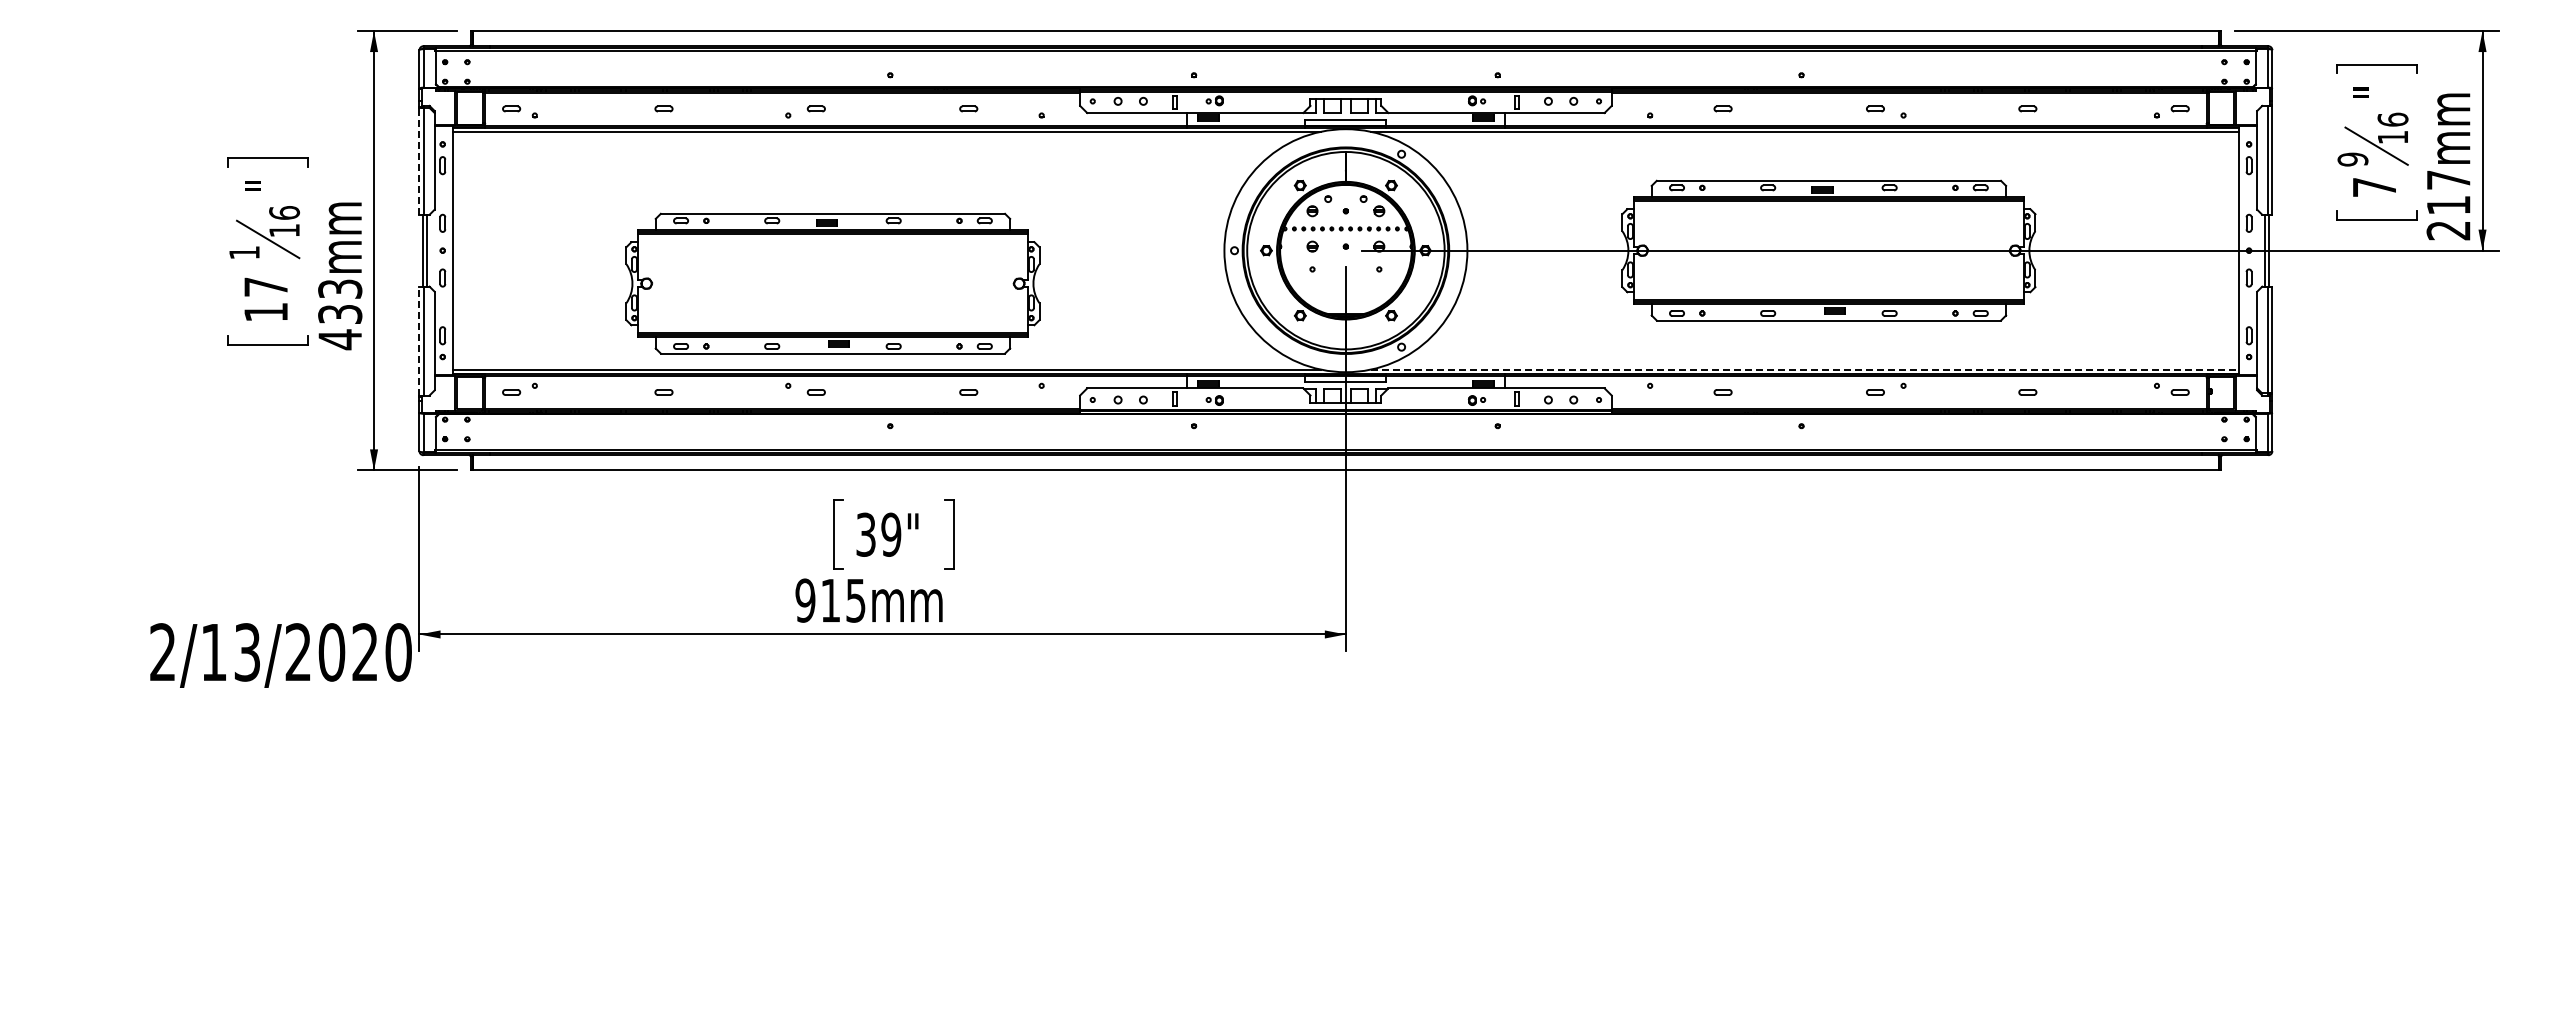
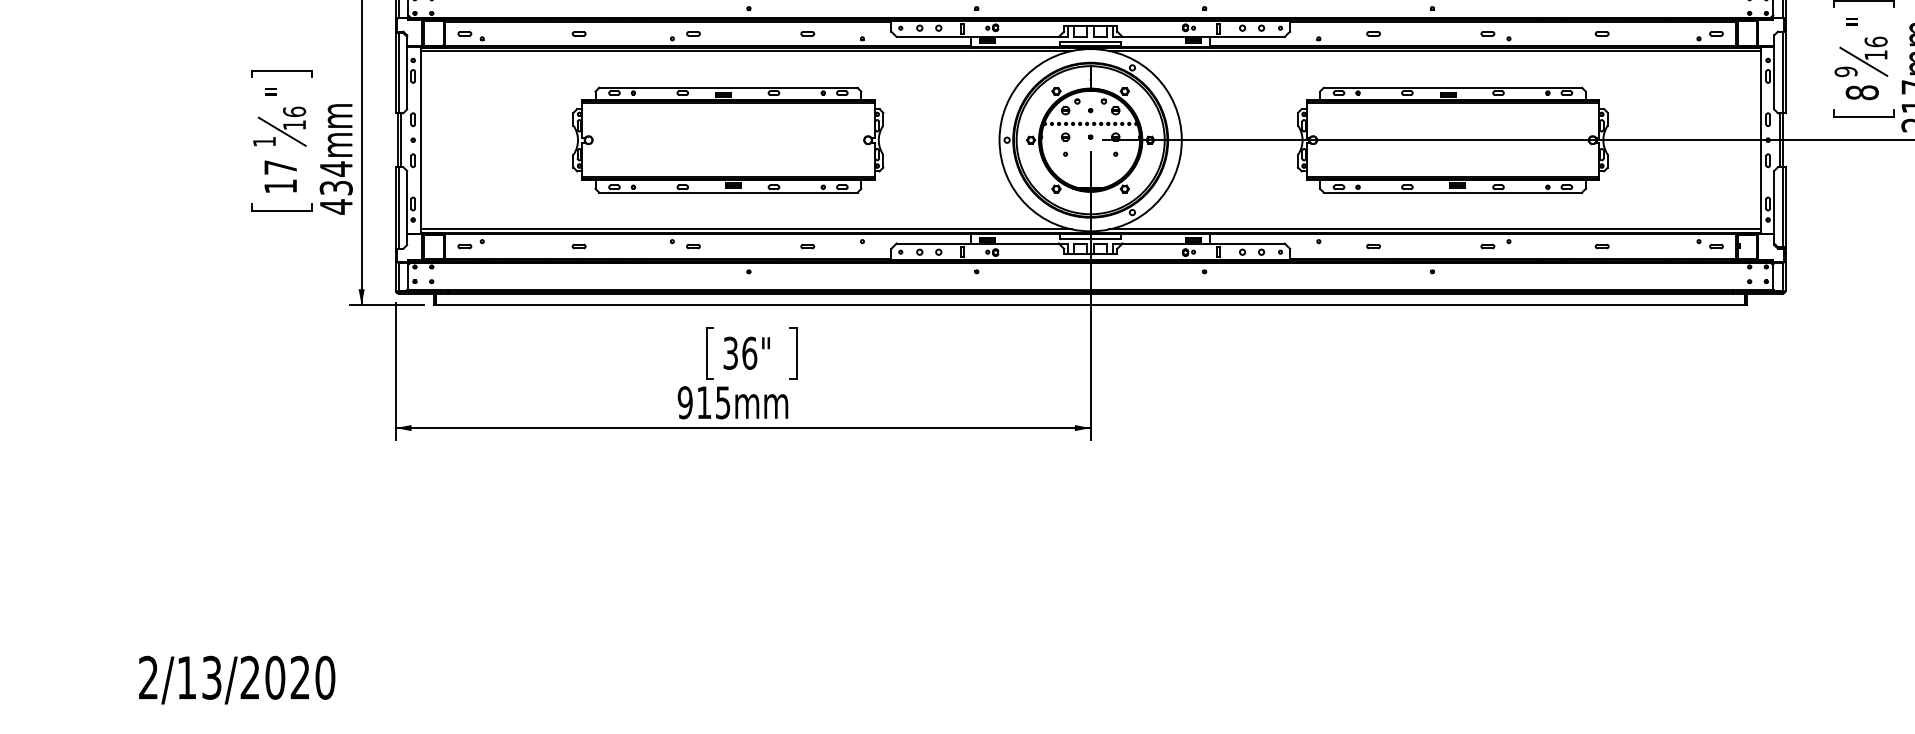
line: (419, 160) -> (395, 72), dashed -> solid
text: (2374, 187) -> (1862, 92), 7 -> 8
part: (832, 283) -> (728, 140), moved
text: (340, 288) -> (336, 168), 433mm -> 434mm
line: (419, 340) -> (395, 207), dashed -> solid
line: (1805, 369) -> (1435, 229), dashed -> solid
text: (891, 534) -> (749, 353), 39" -> 36"
text: (280, 655) -> (236, 680), moved

